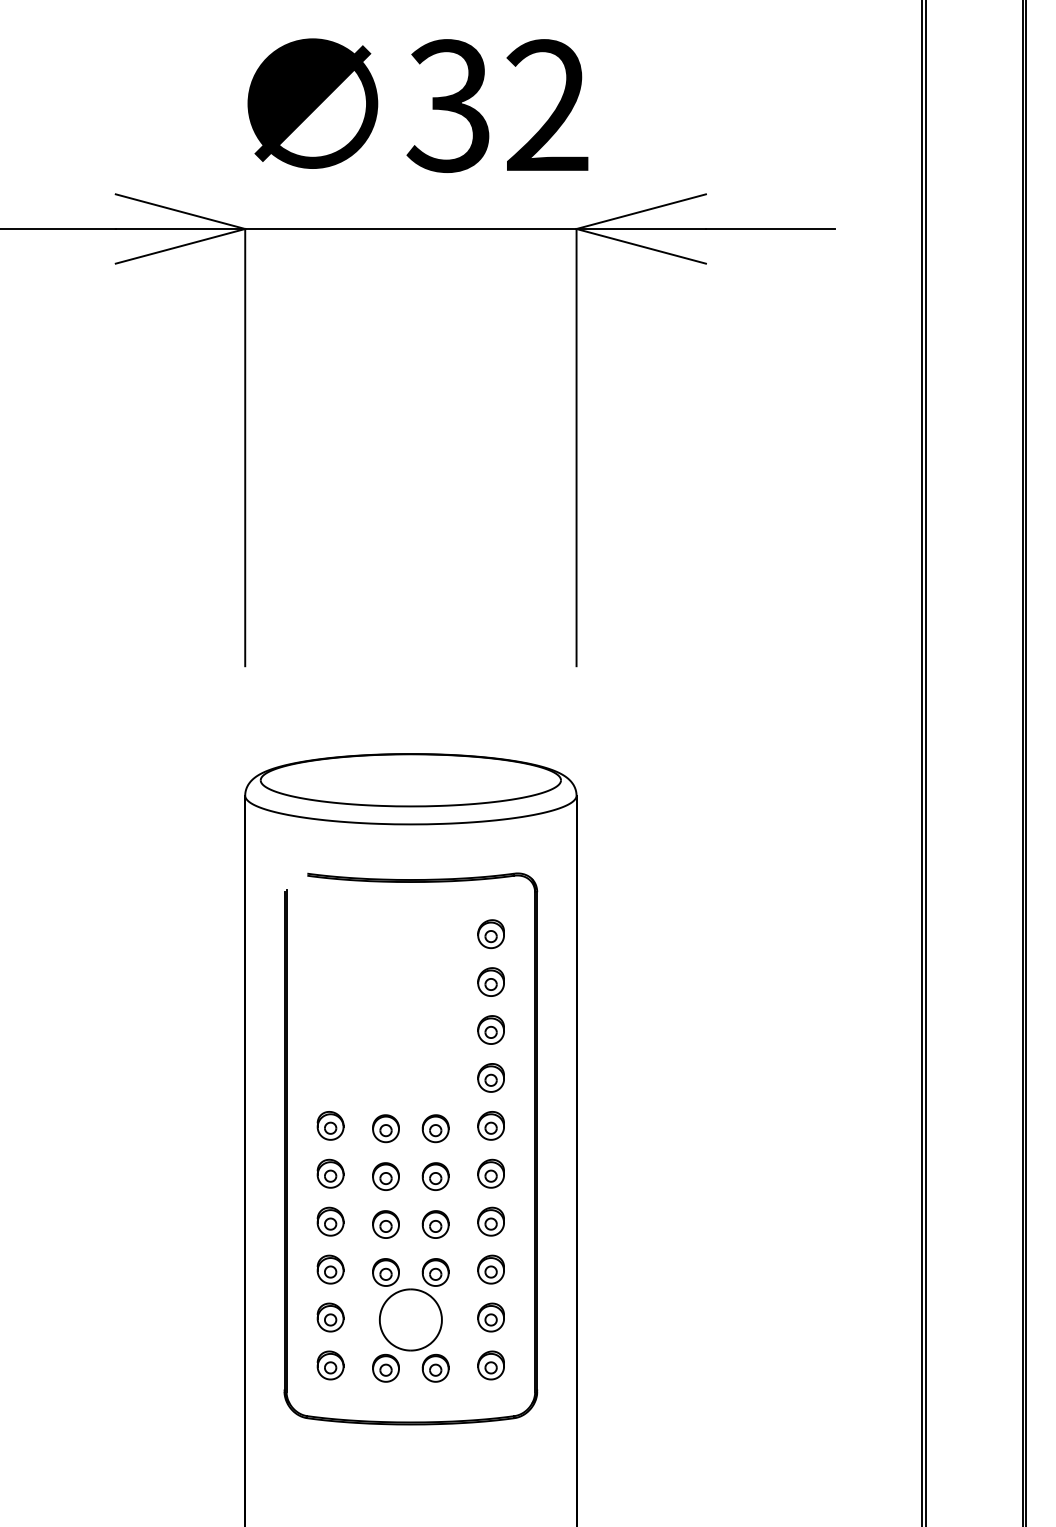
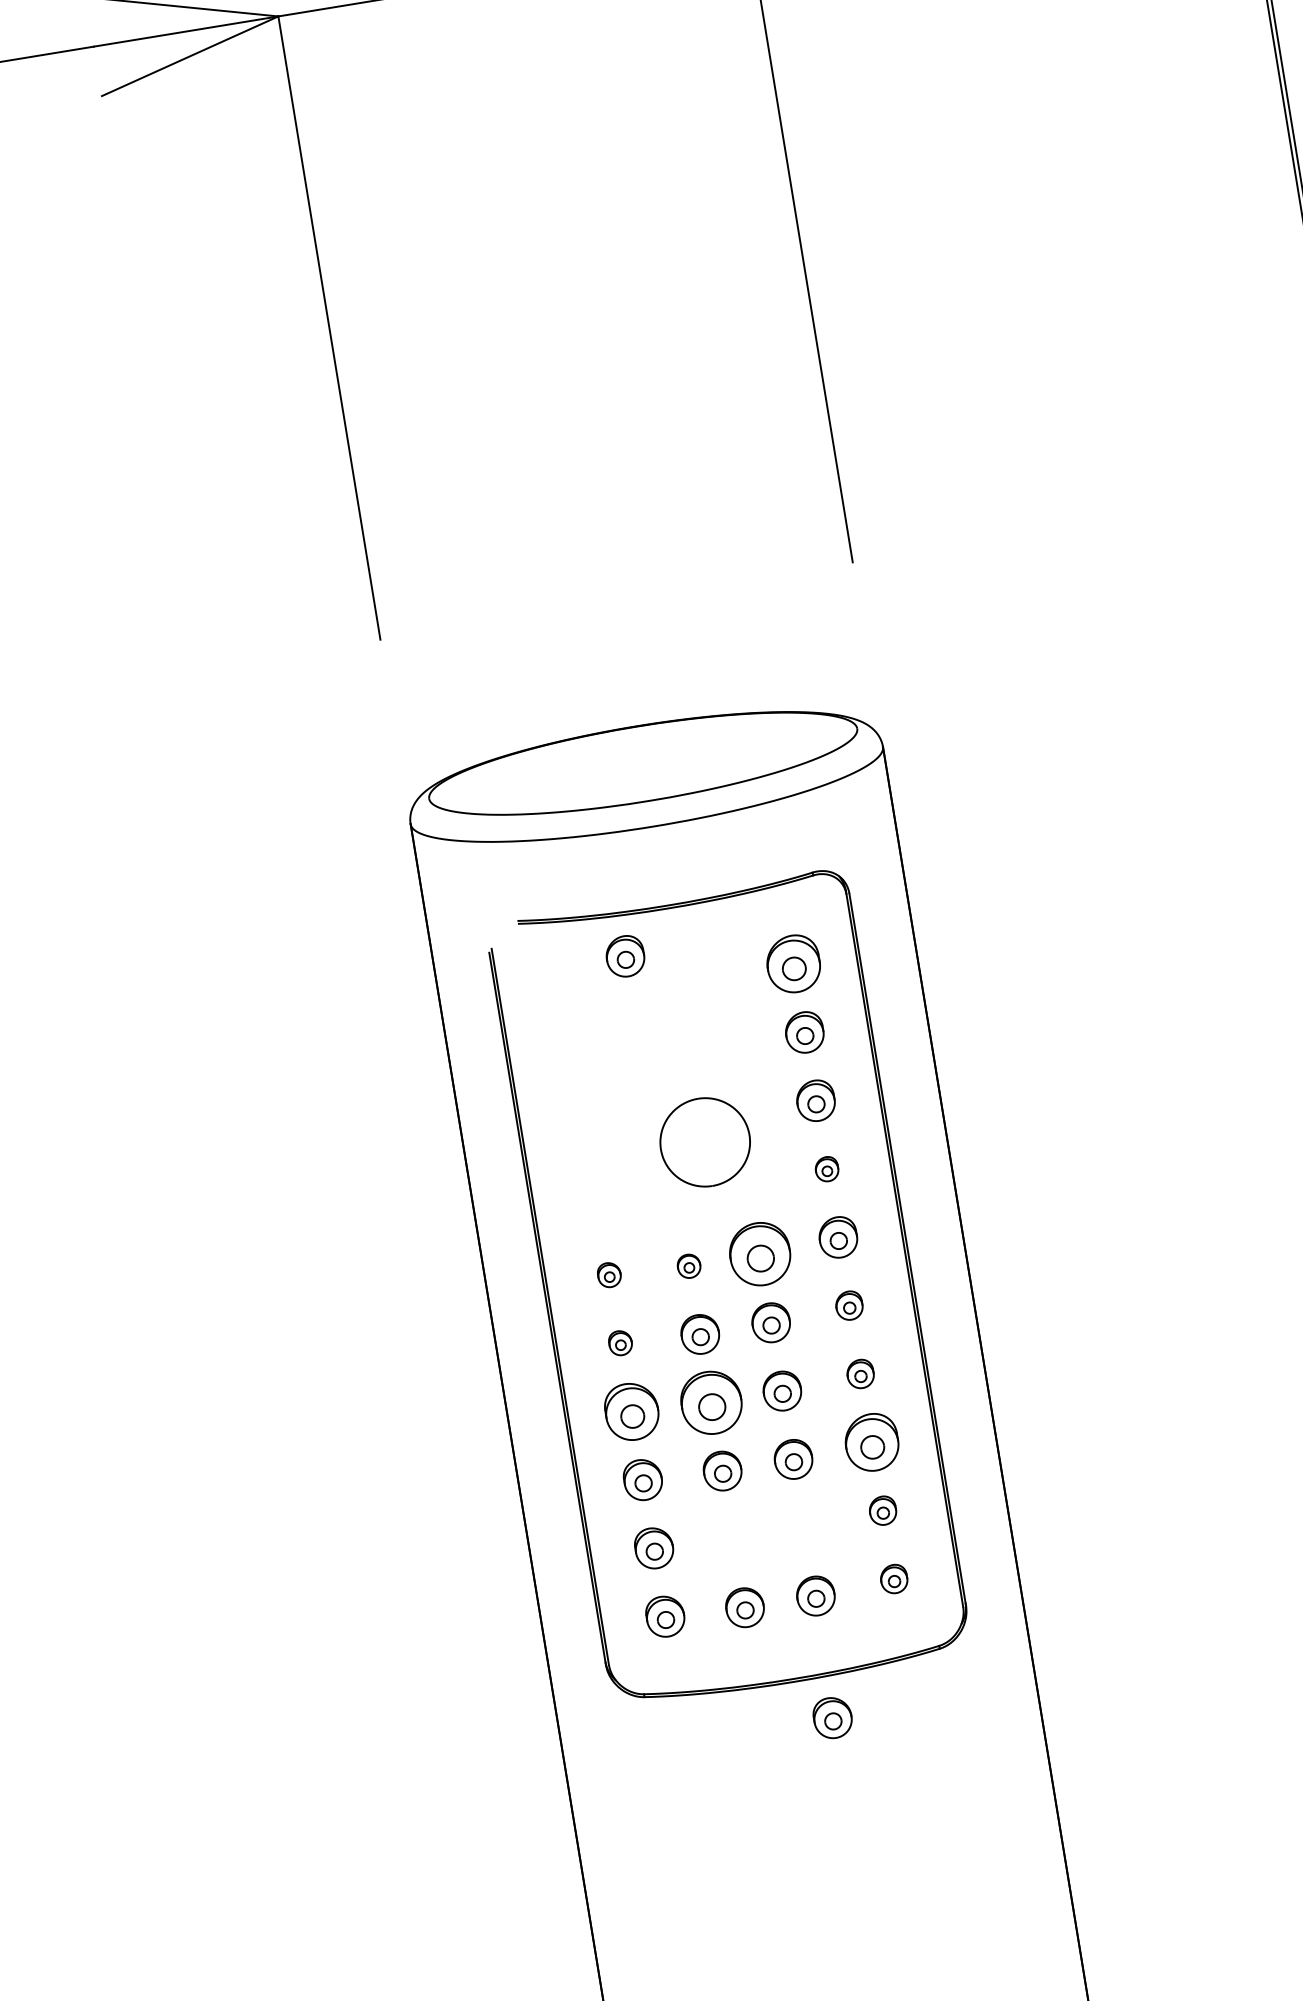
part: (376, 909) -> (624, 955), added
part: (490, 934) -> (792, 964), size x1.4
part: (490, 1077) -> (826, 1168), size x0.6
part: (330, 1125) -> (609, 1274), size x0.6
part: (385, 1128) -> (688, 1265), size x0.6
part: (435, 1128) -> (759, 1254), size x1.6
part: (330, 1173) -> (620, 1342), size x0.6
part: (490, 1173) -> (848, 1305), size x0.7
part: (330, 1221) -> (631, 1411), size x1.4
part: (490, 1221) -> (859, 1374), size x0.7
part: (385, 1224) -> (710, 1402), size x1.6
part: (490, 1269) -> (870, 1442), size x1.4
part: (490, 1317) -> (882, 1510), size x0.7
part: (410, 1319) -> (704, 1141), moved
part: (490, 1365) -> (893, 1579), size x0.7
part: (433, 1453) -> (832, 1718), added

